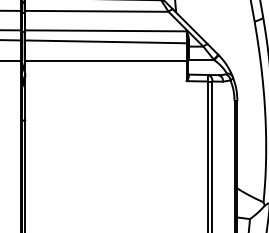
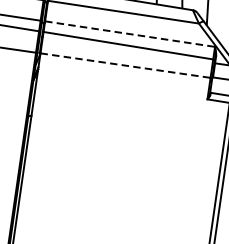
line: (105, 30) -> (129, 33), solid -> dashed
line: (105, 60) -> (125, 65), solid -> dashed

